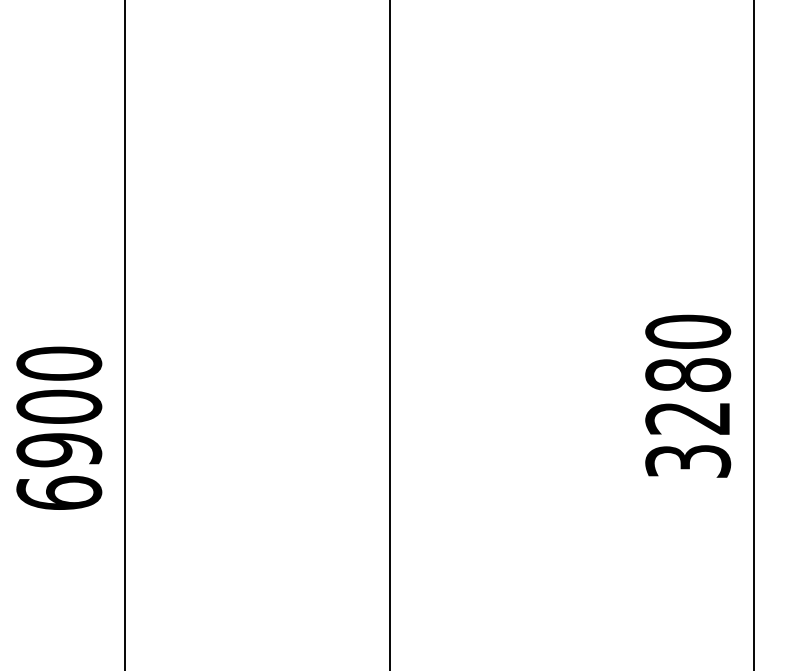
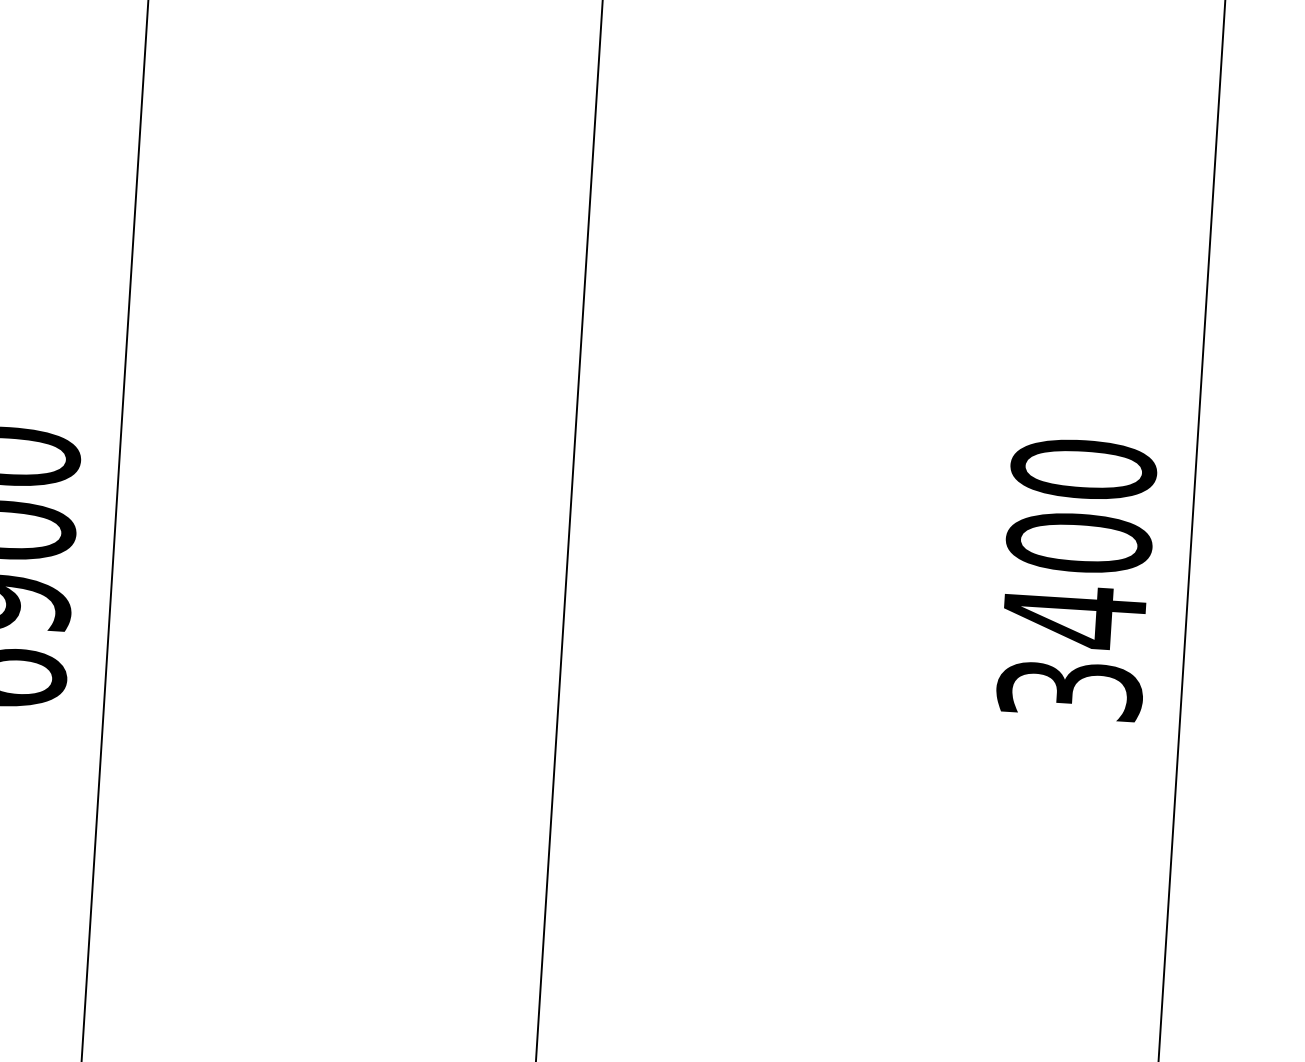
text: (687, 397) -> (1075, 581), 3280 -> 3400

